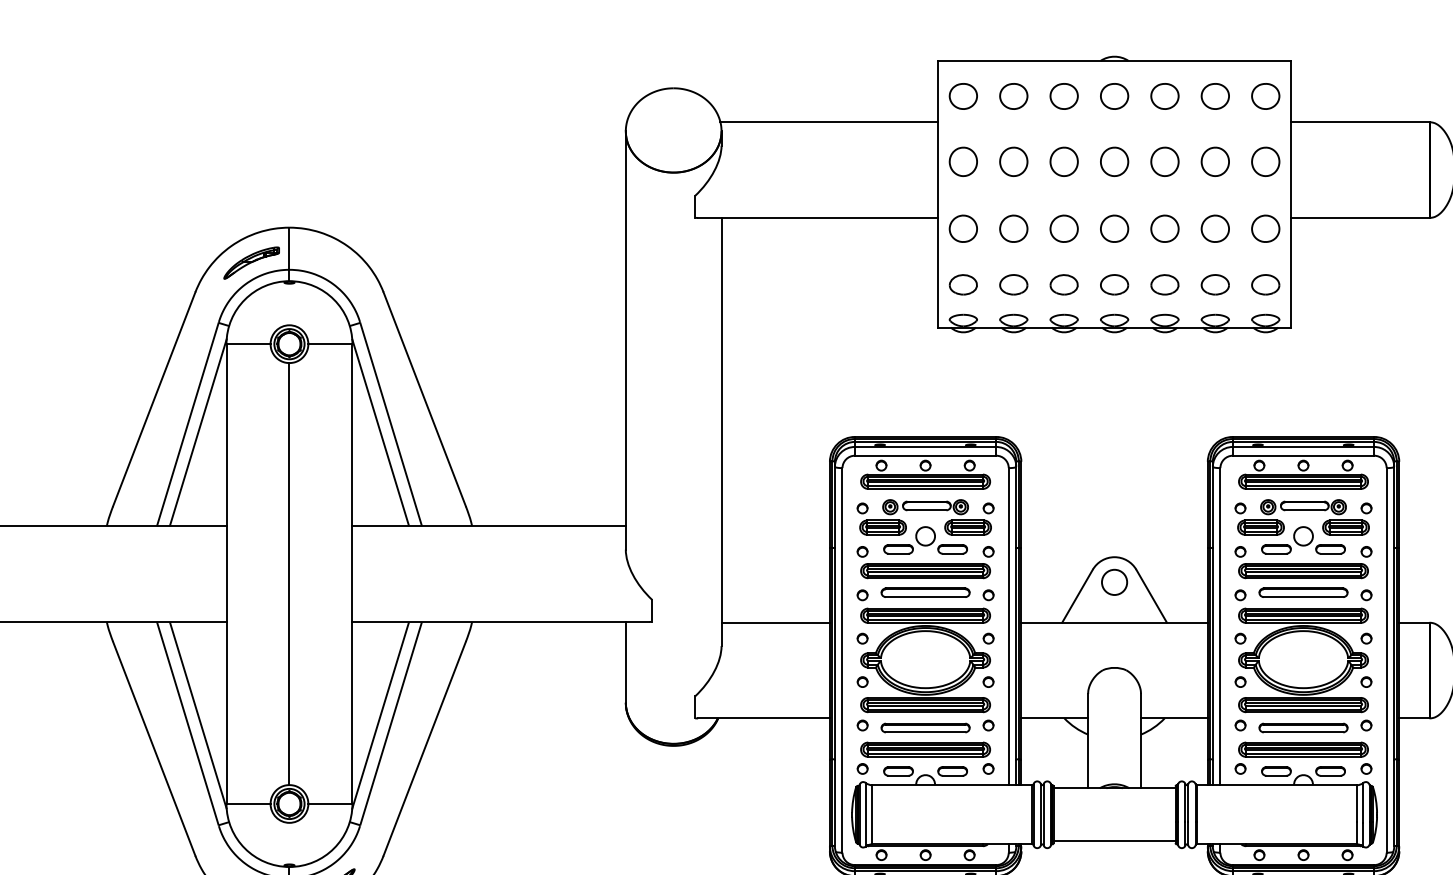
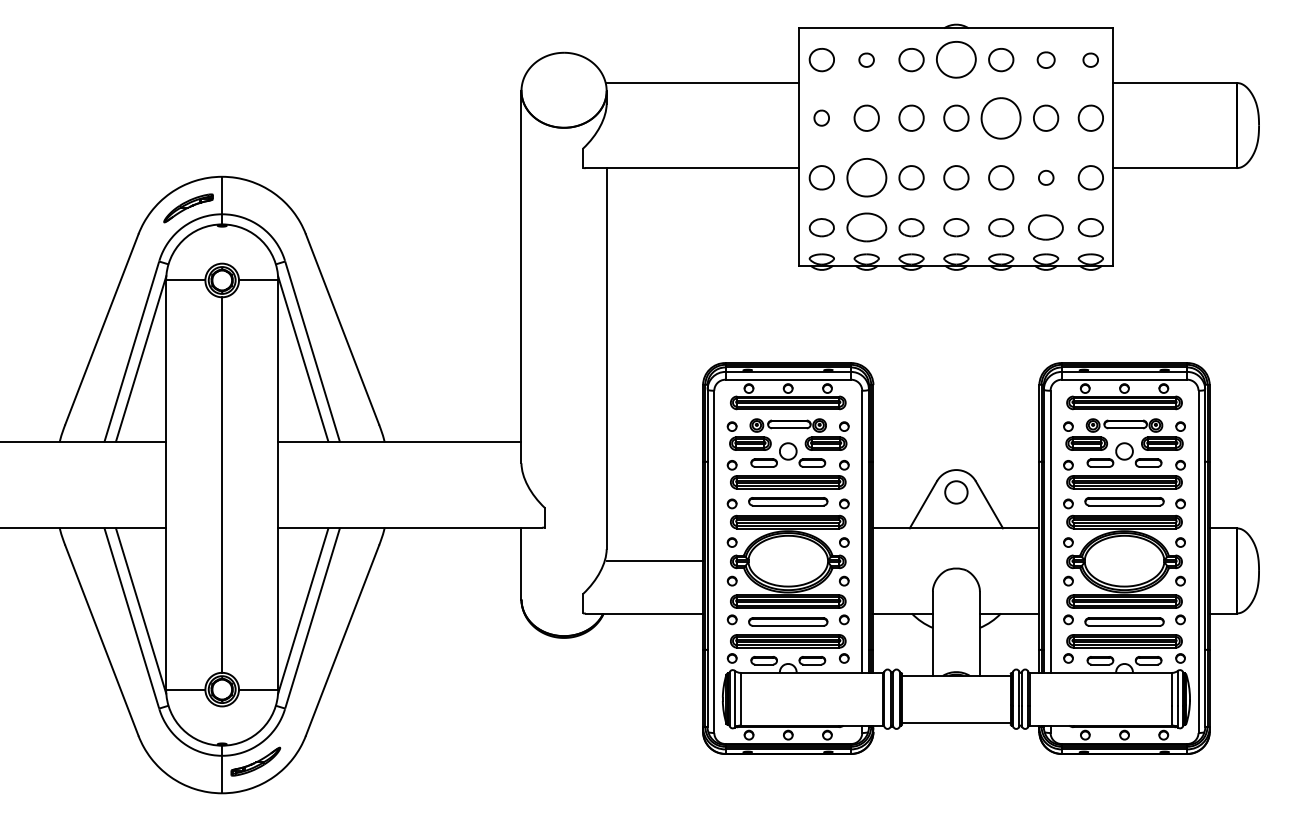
part: (1013, 96) -> (866, 60), size x0.6
part: (1114, 96) -> (956, 60), size x1.6
part: (1215, 96) -> (1046, 60), size x0.7
part: (1265, 96) -> (1090, 60), size x0.6
part: (962, 161) -> (821, 117), size x0.6
part: (1165, 161) -> (1001, 117), size x1.6
part: (1013, 228) -> (866, 177), size x1.6
part: (1215, 228) -> (1046, 177), size x0.6
part: (1013, 284) -> (866, 227), size x1.6
part: (1215, 284) -> (1046, 227), size x1.4
line: (775, 622) -> (654, 561), moved

